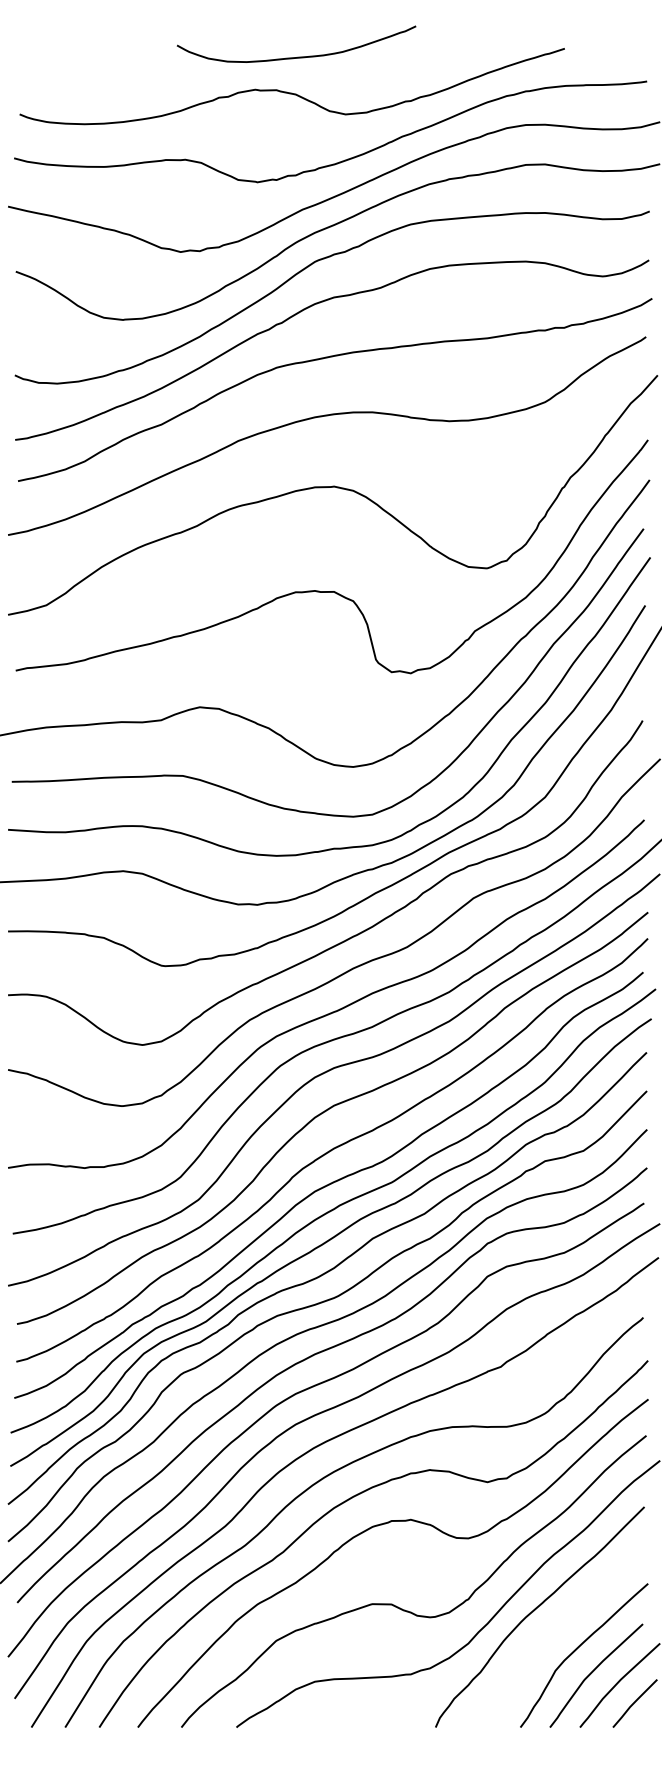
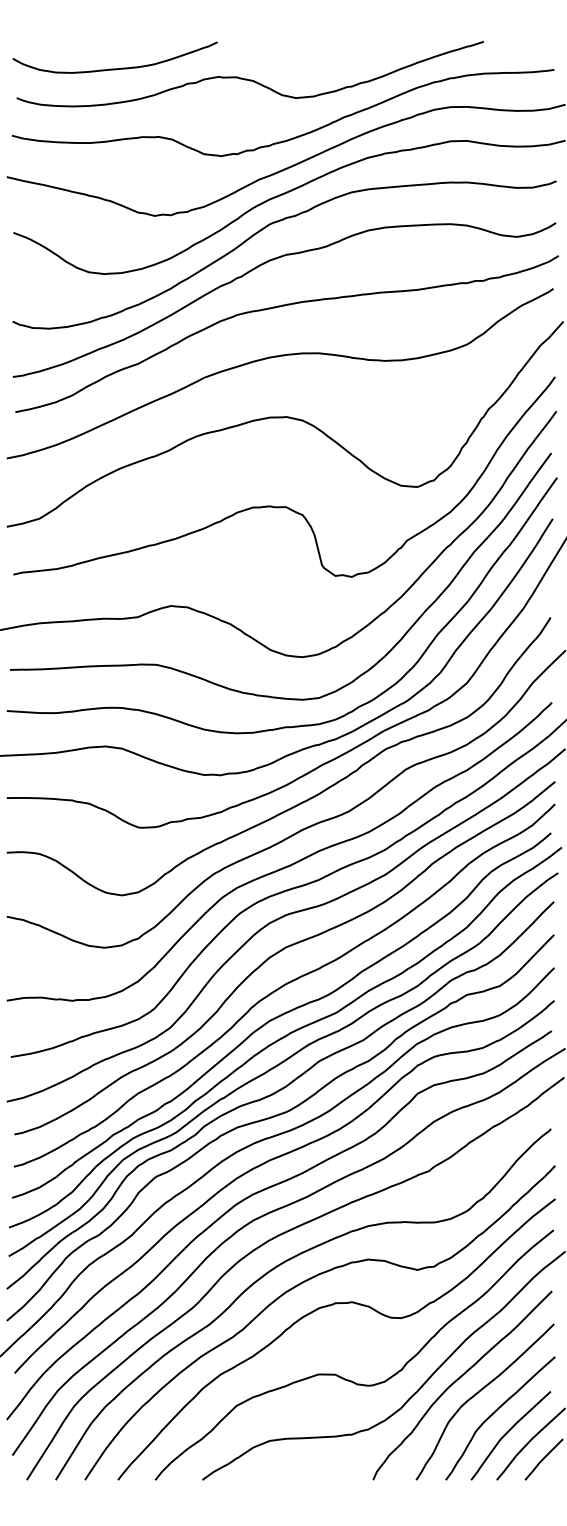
curve: (297, 56) -> (115, 68), moved
curve: (558, 1626) -> (478, 1393), added

